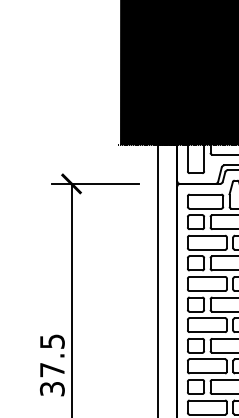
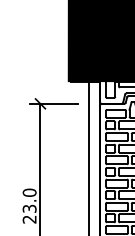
text: (52, 364) -> (29, 205), 37.5 -> 23.0

